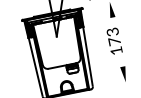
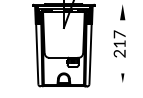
text: (114, 40) -> (119, 43), 173 -> 217
part: (123, 73) -> (122, 77), size x0.6

